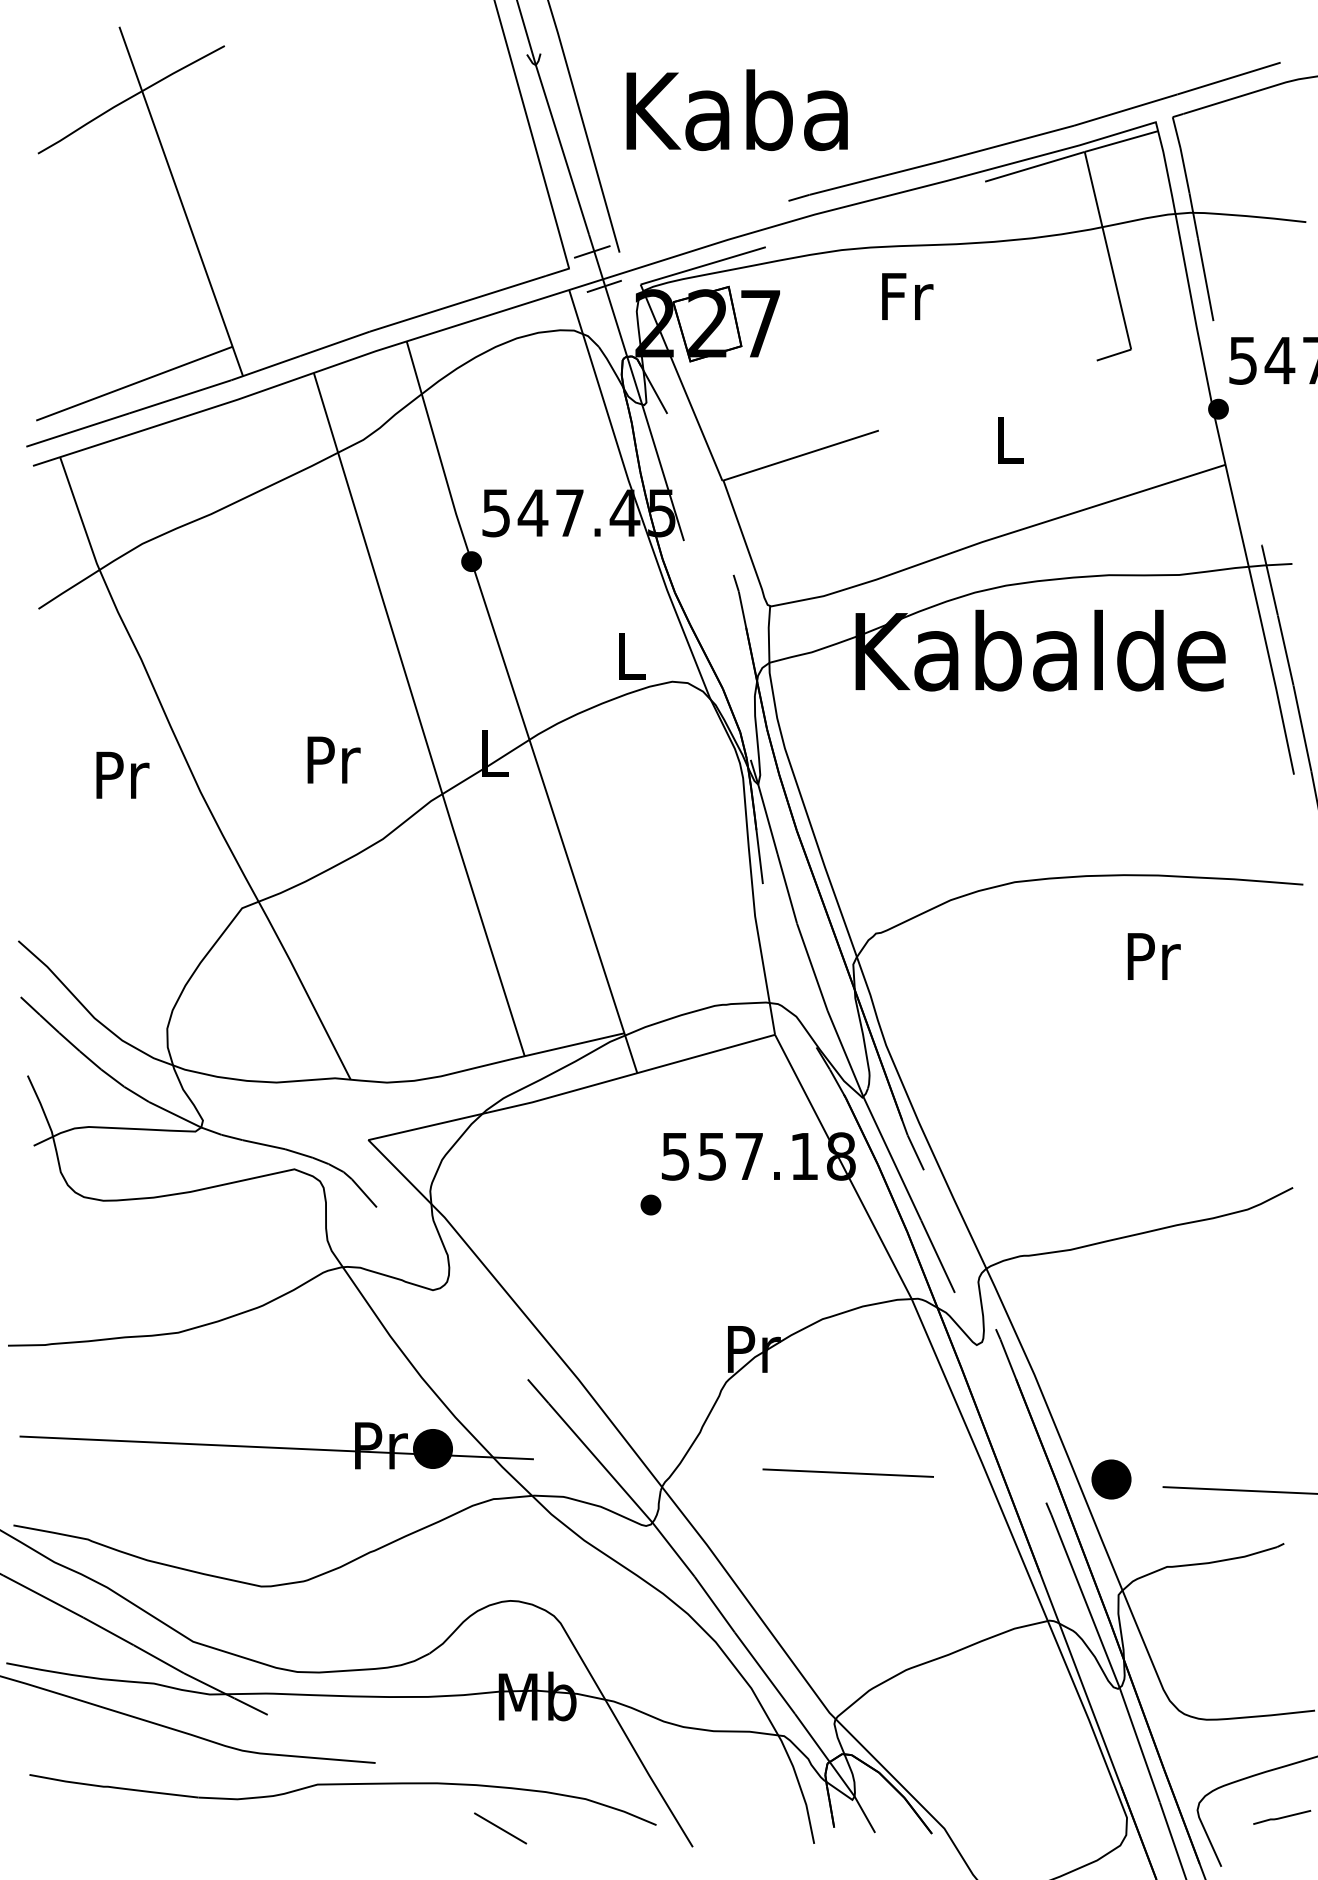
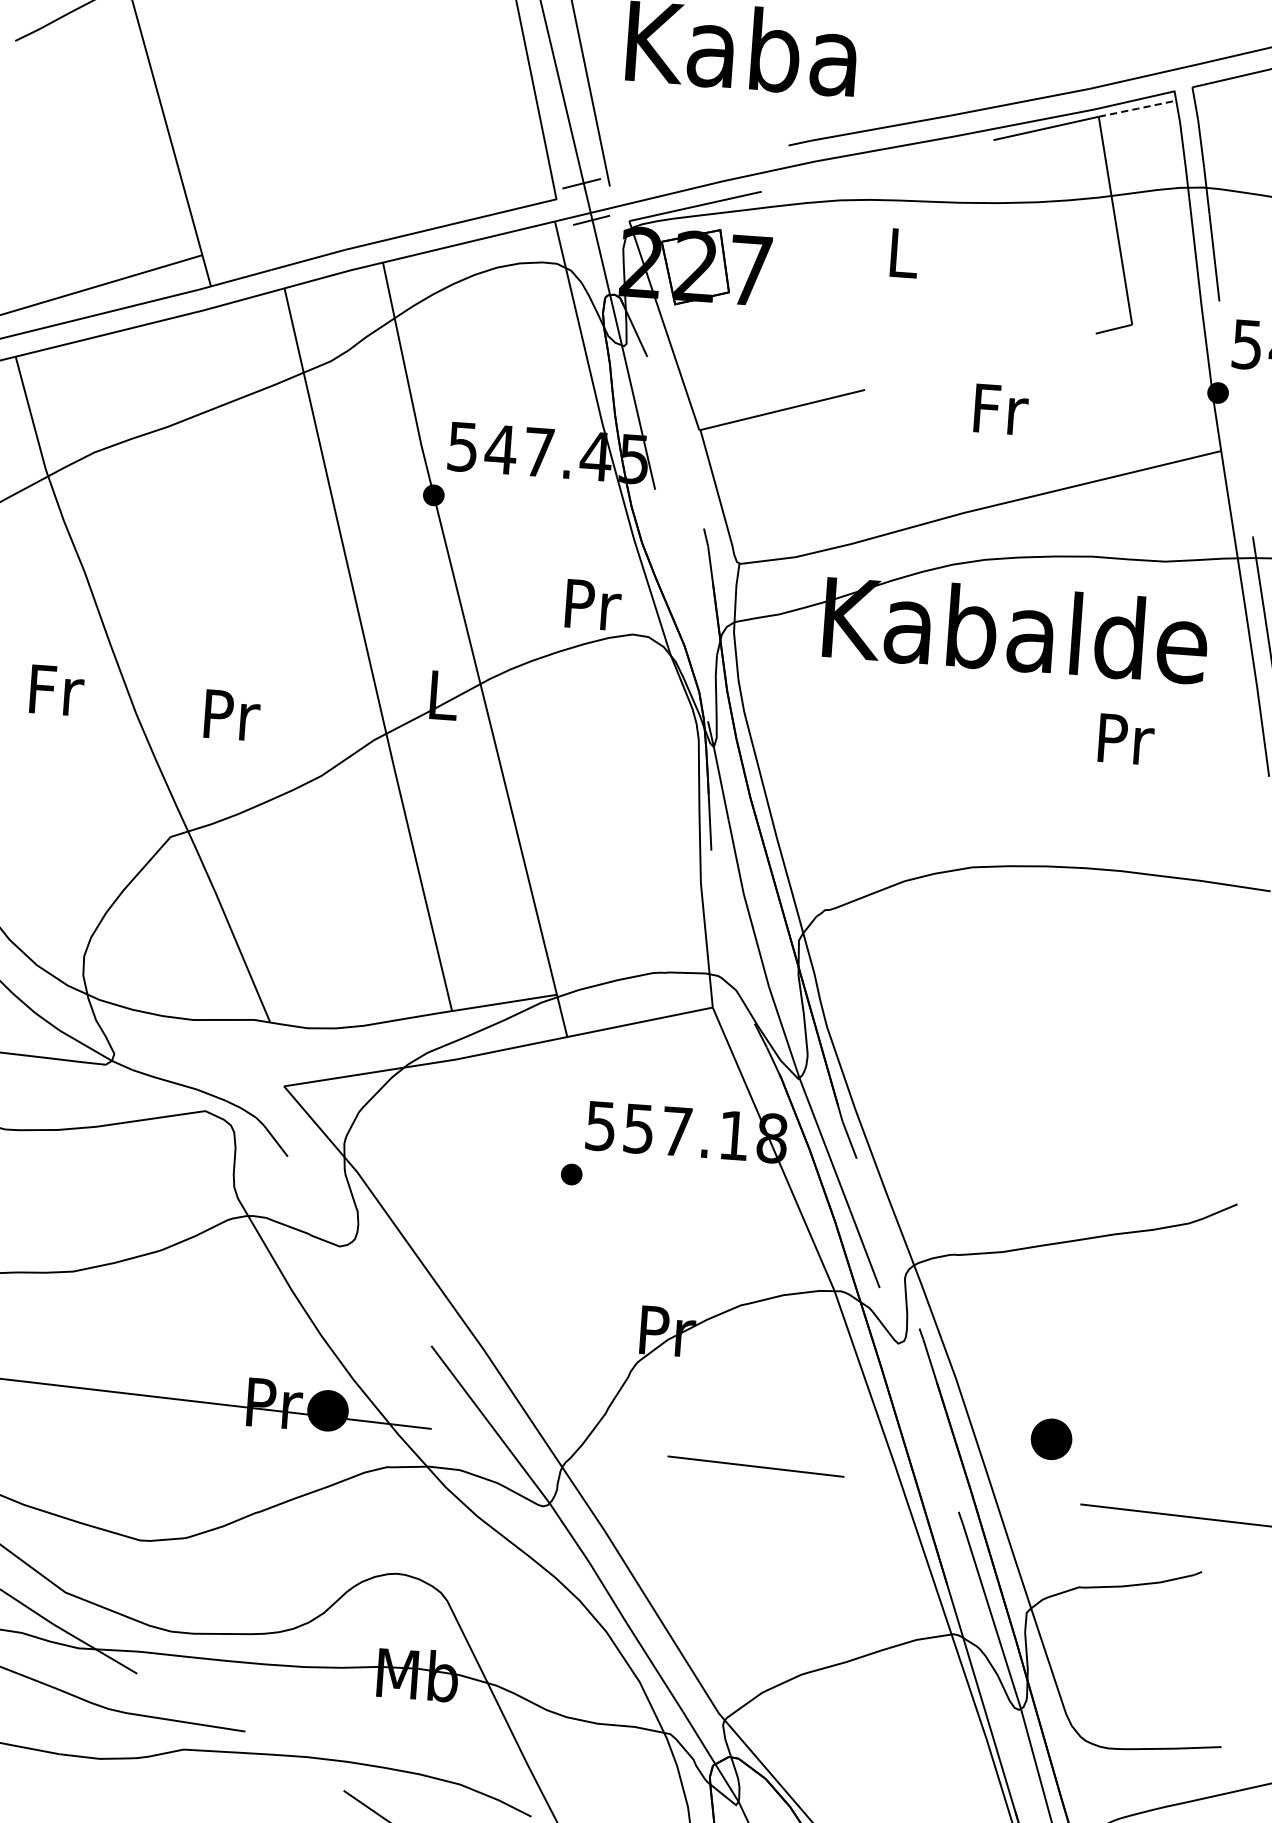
line: (1121, 141) -> (1137, 108), solid -> dashed
text: (907, 296) -> (904, 253), Fr -> L
text: (1010, 439) -> (1000, 408), L -> Fr
text: (632, 655) -> (593, 604), L -> Pr
text: (333, 759) -> (231, 714), moved
text: (122, 774) -> (56, 689), Pr -> Fr
text: (1153, 956) -> (1125, 739), moved
part: (1111, 1479) -> (1051, 1439), moved

